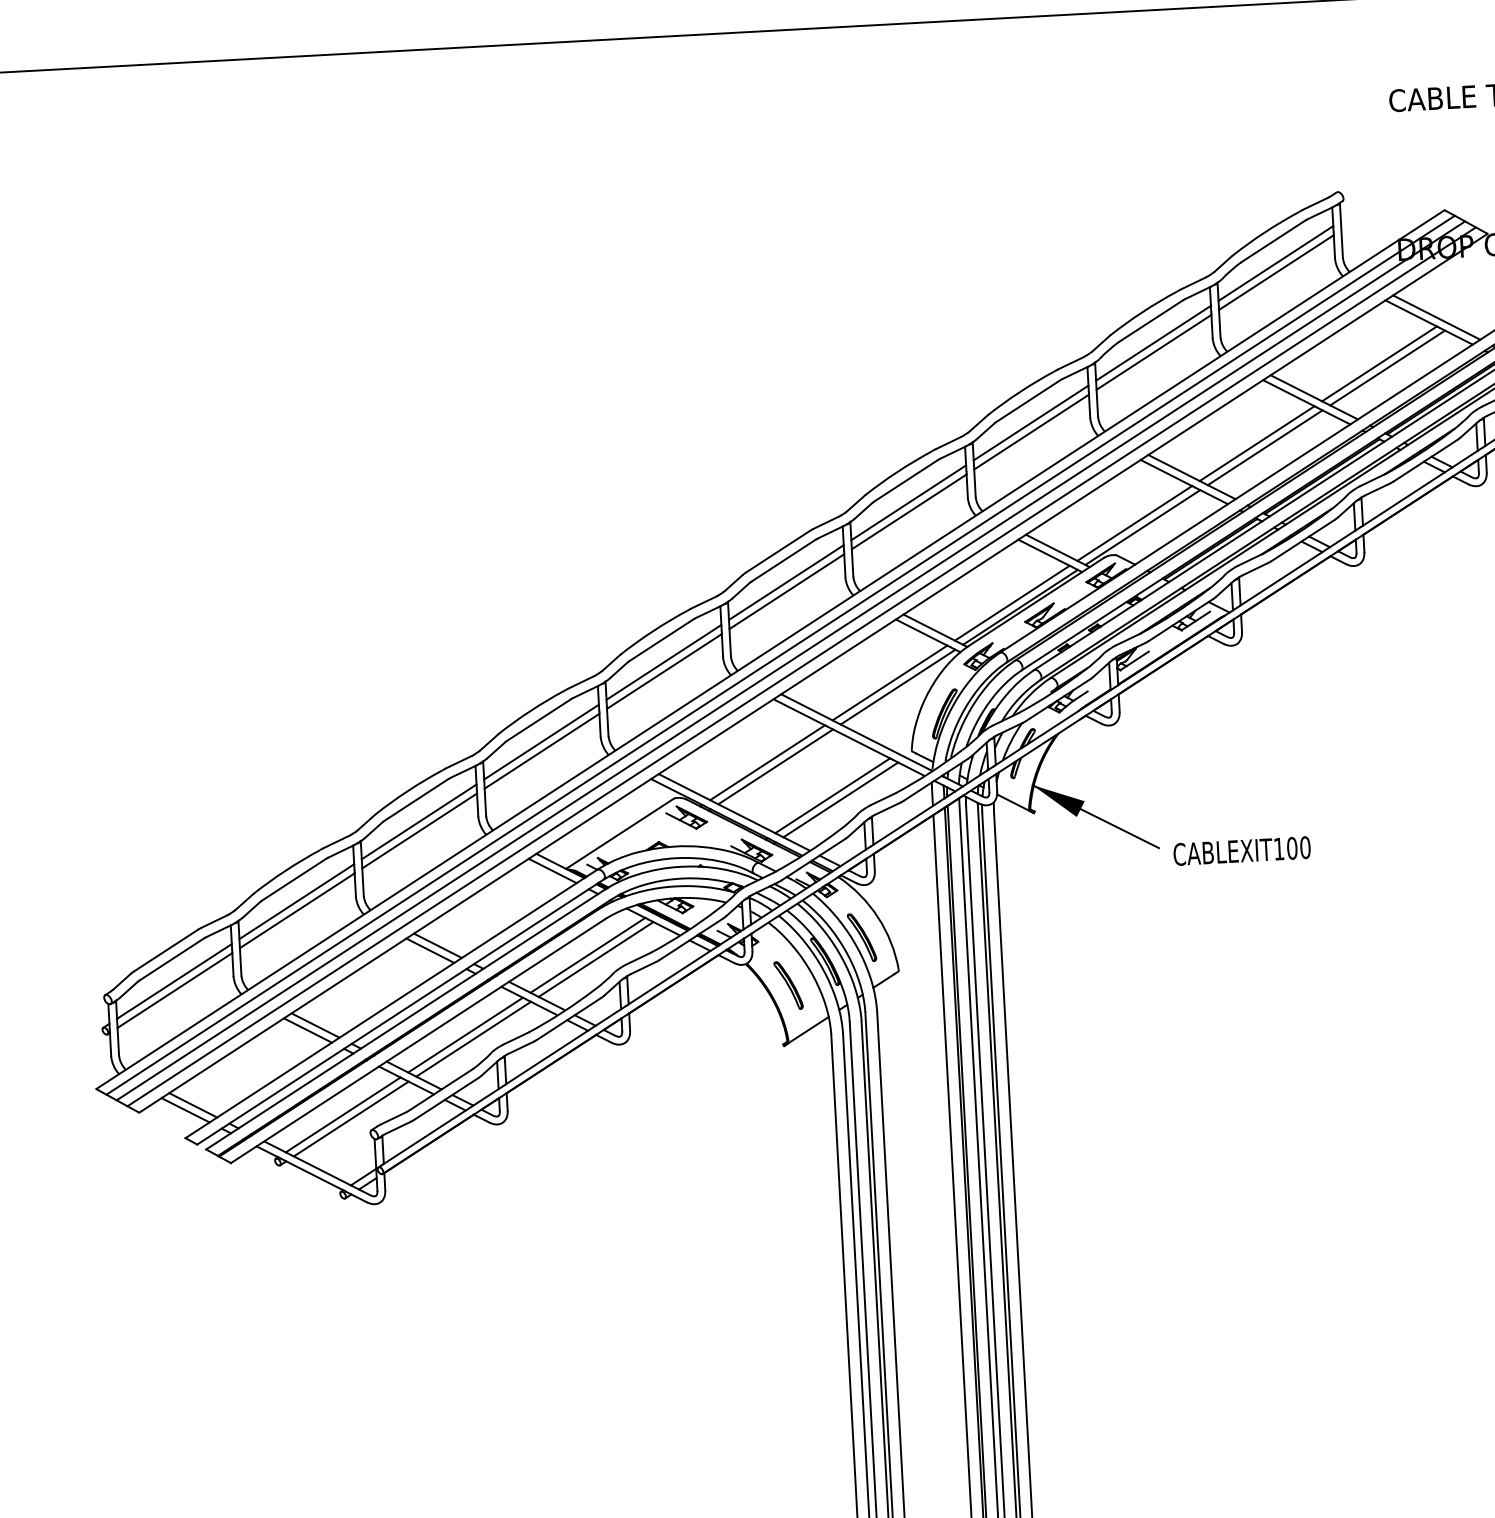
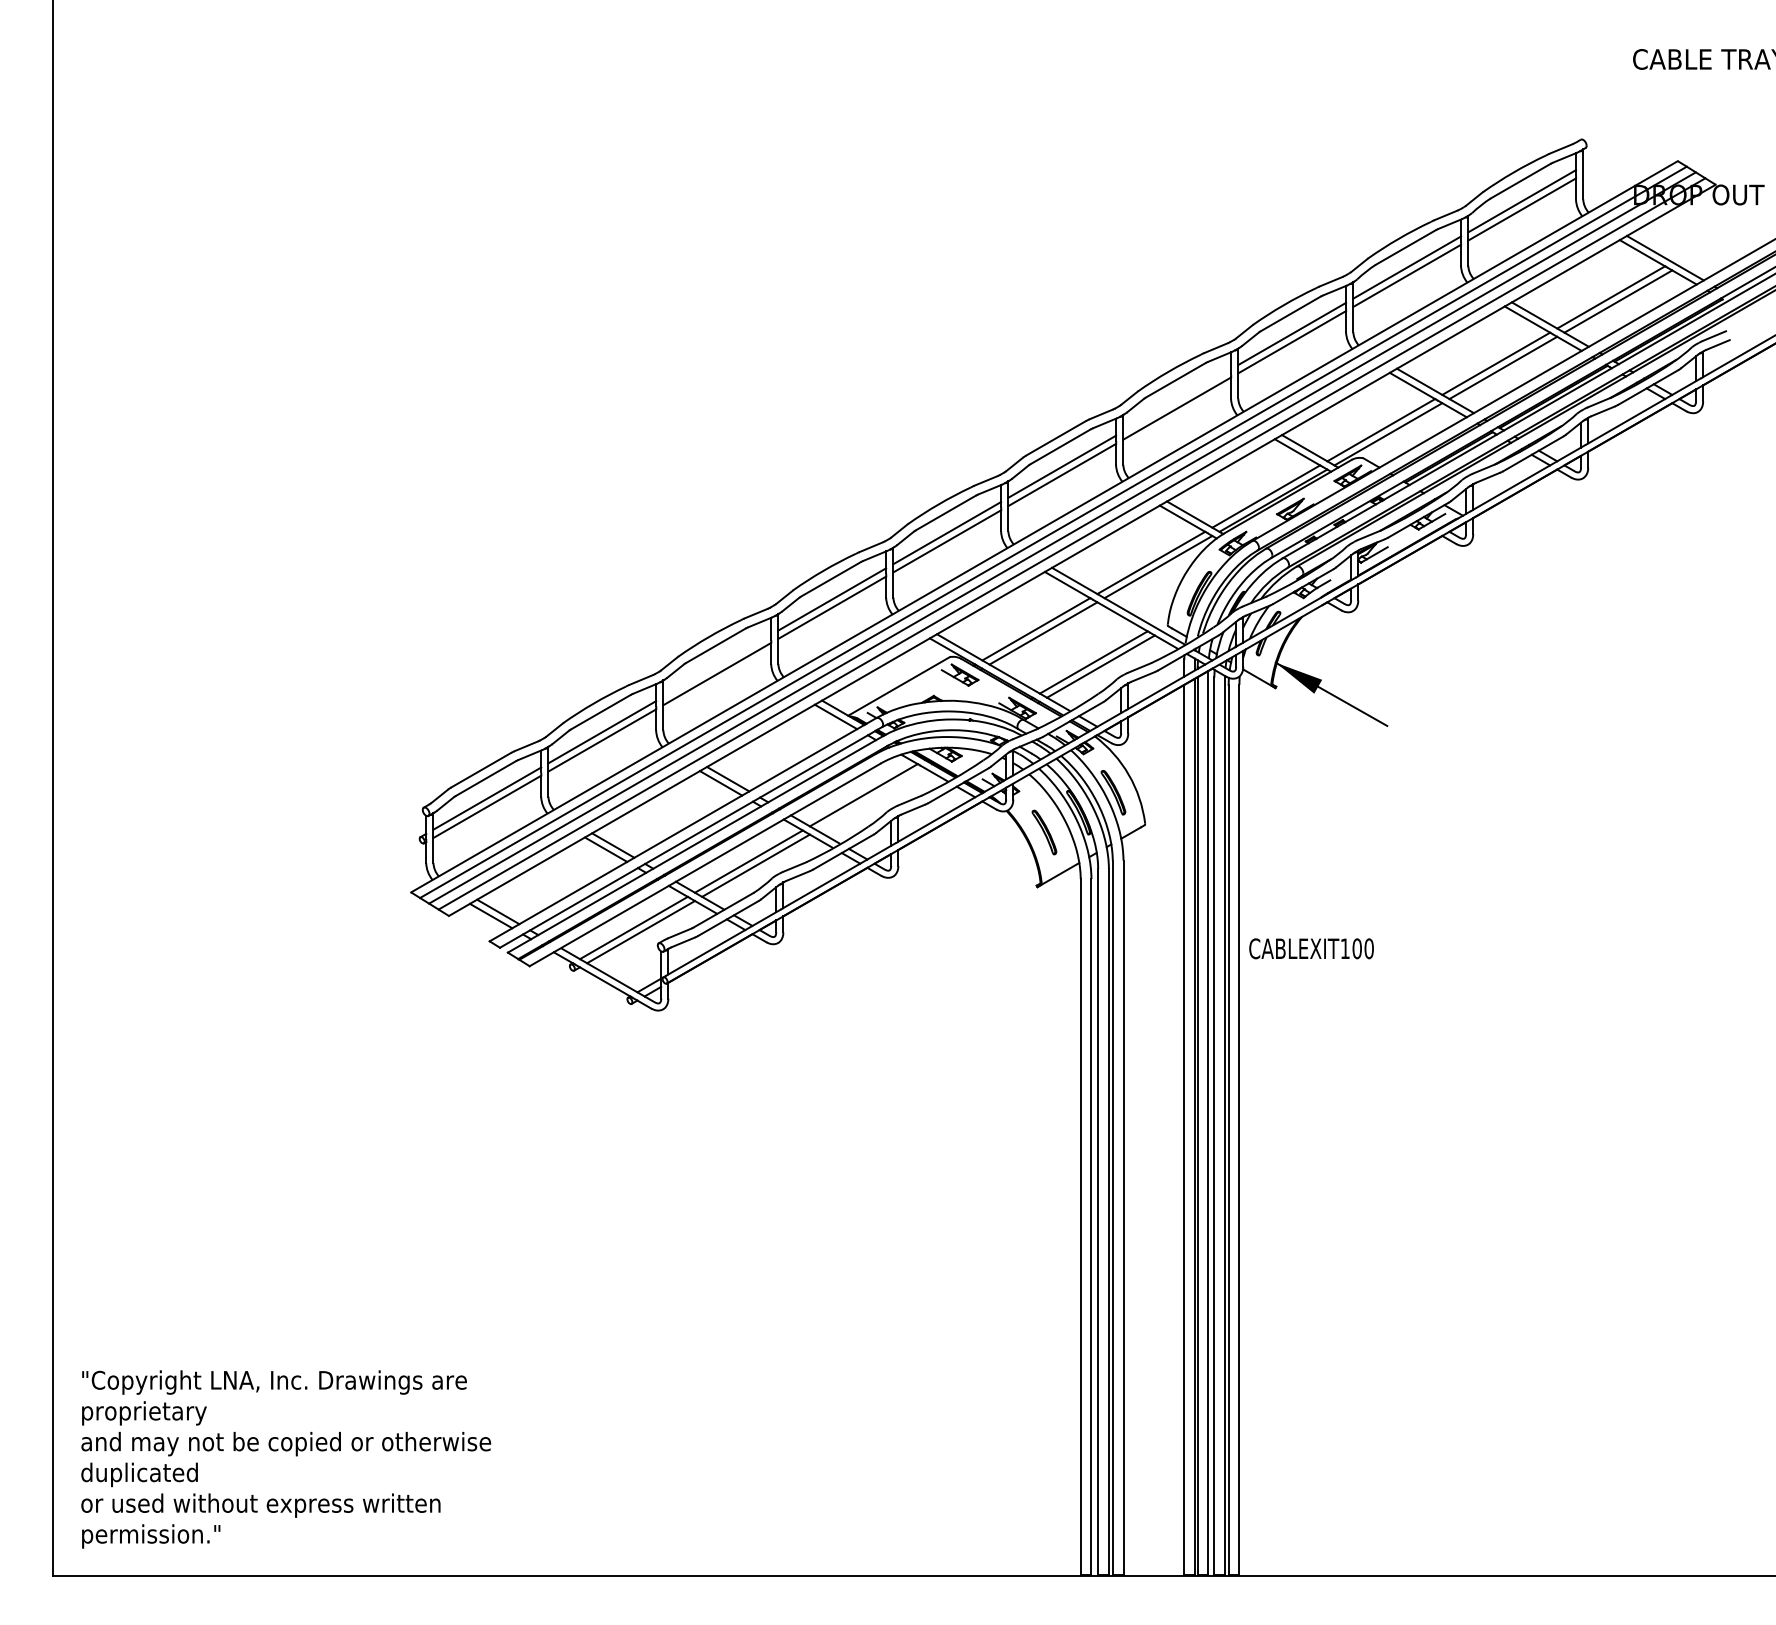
line: (909, 502) -> (1177, 400), removed
line: (419, 821) -> (717, 665), removed
text: (1242, 850) -> (1311, 948), moved
line: (595, 959) -> (870, 799), removed

